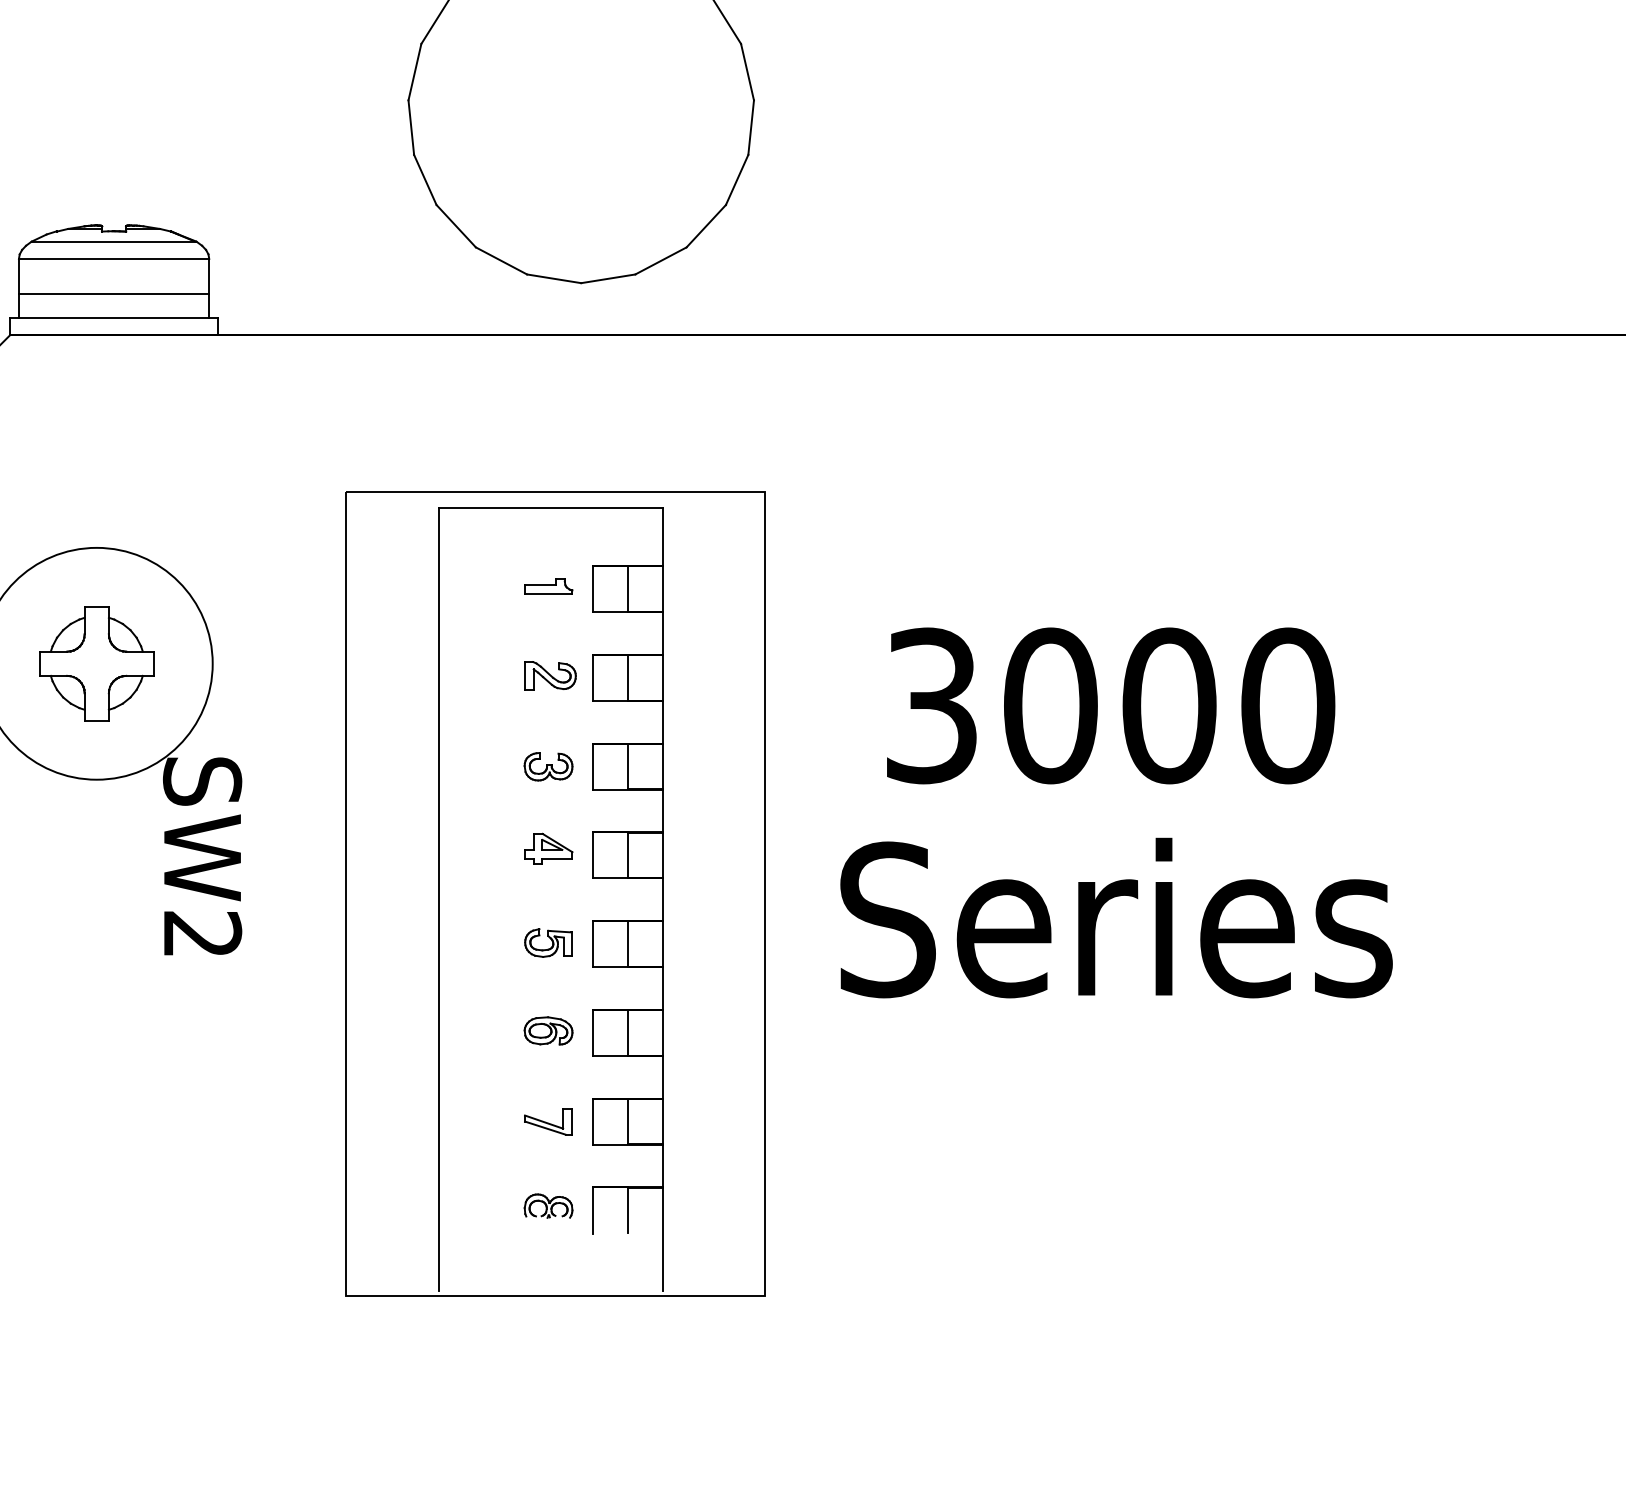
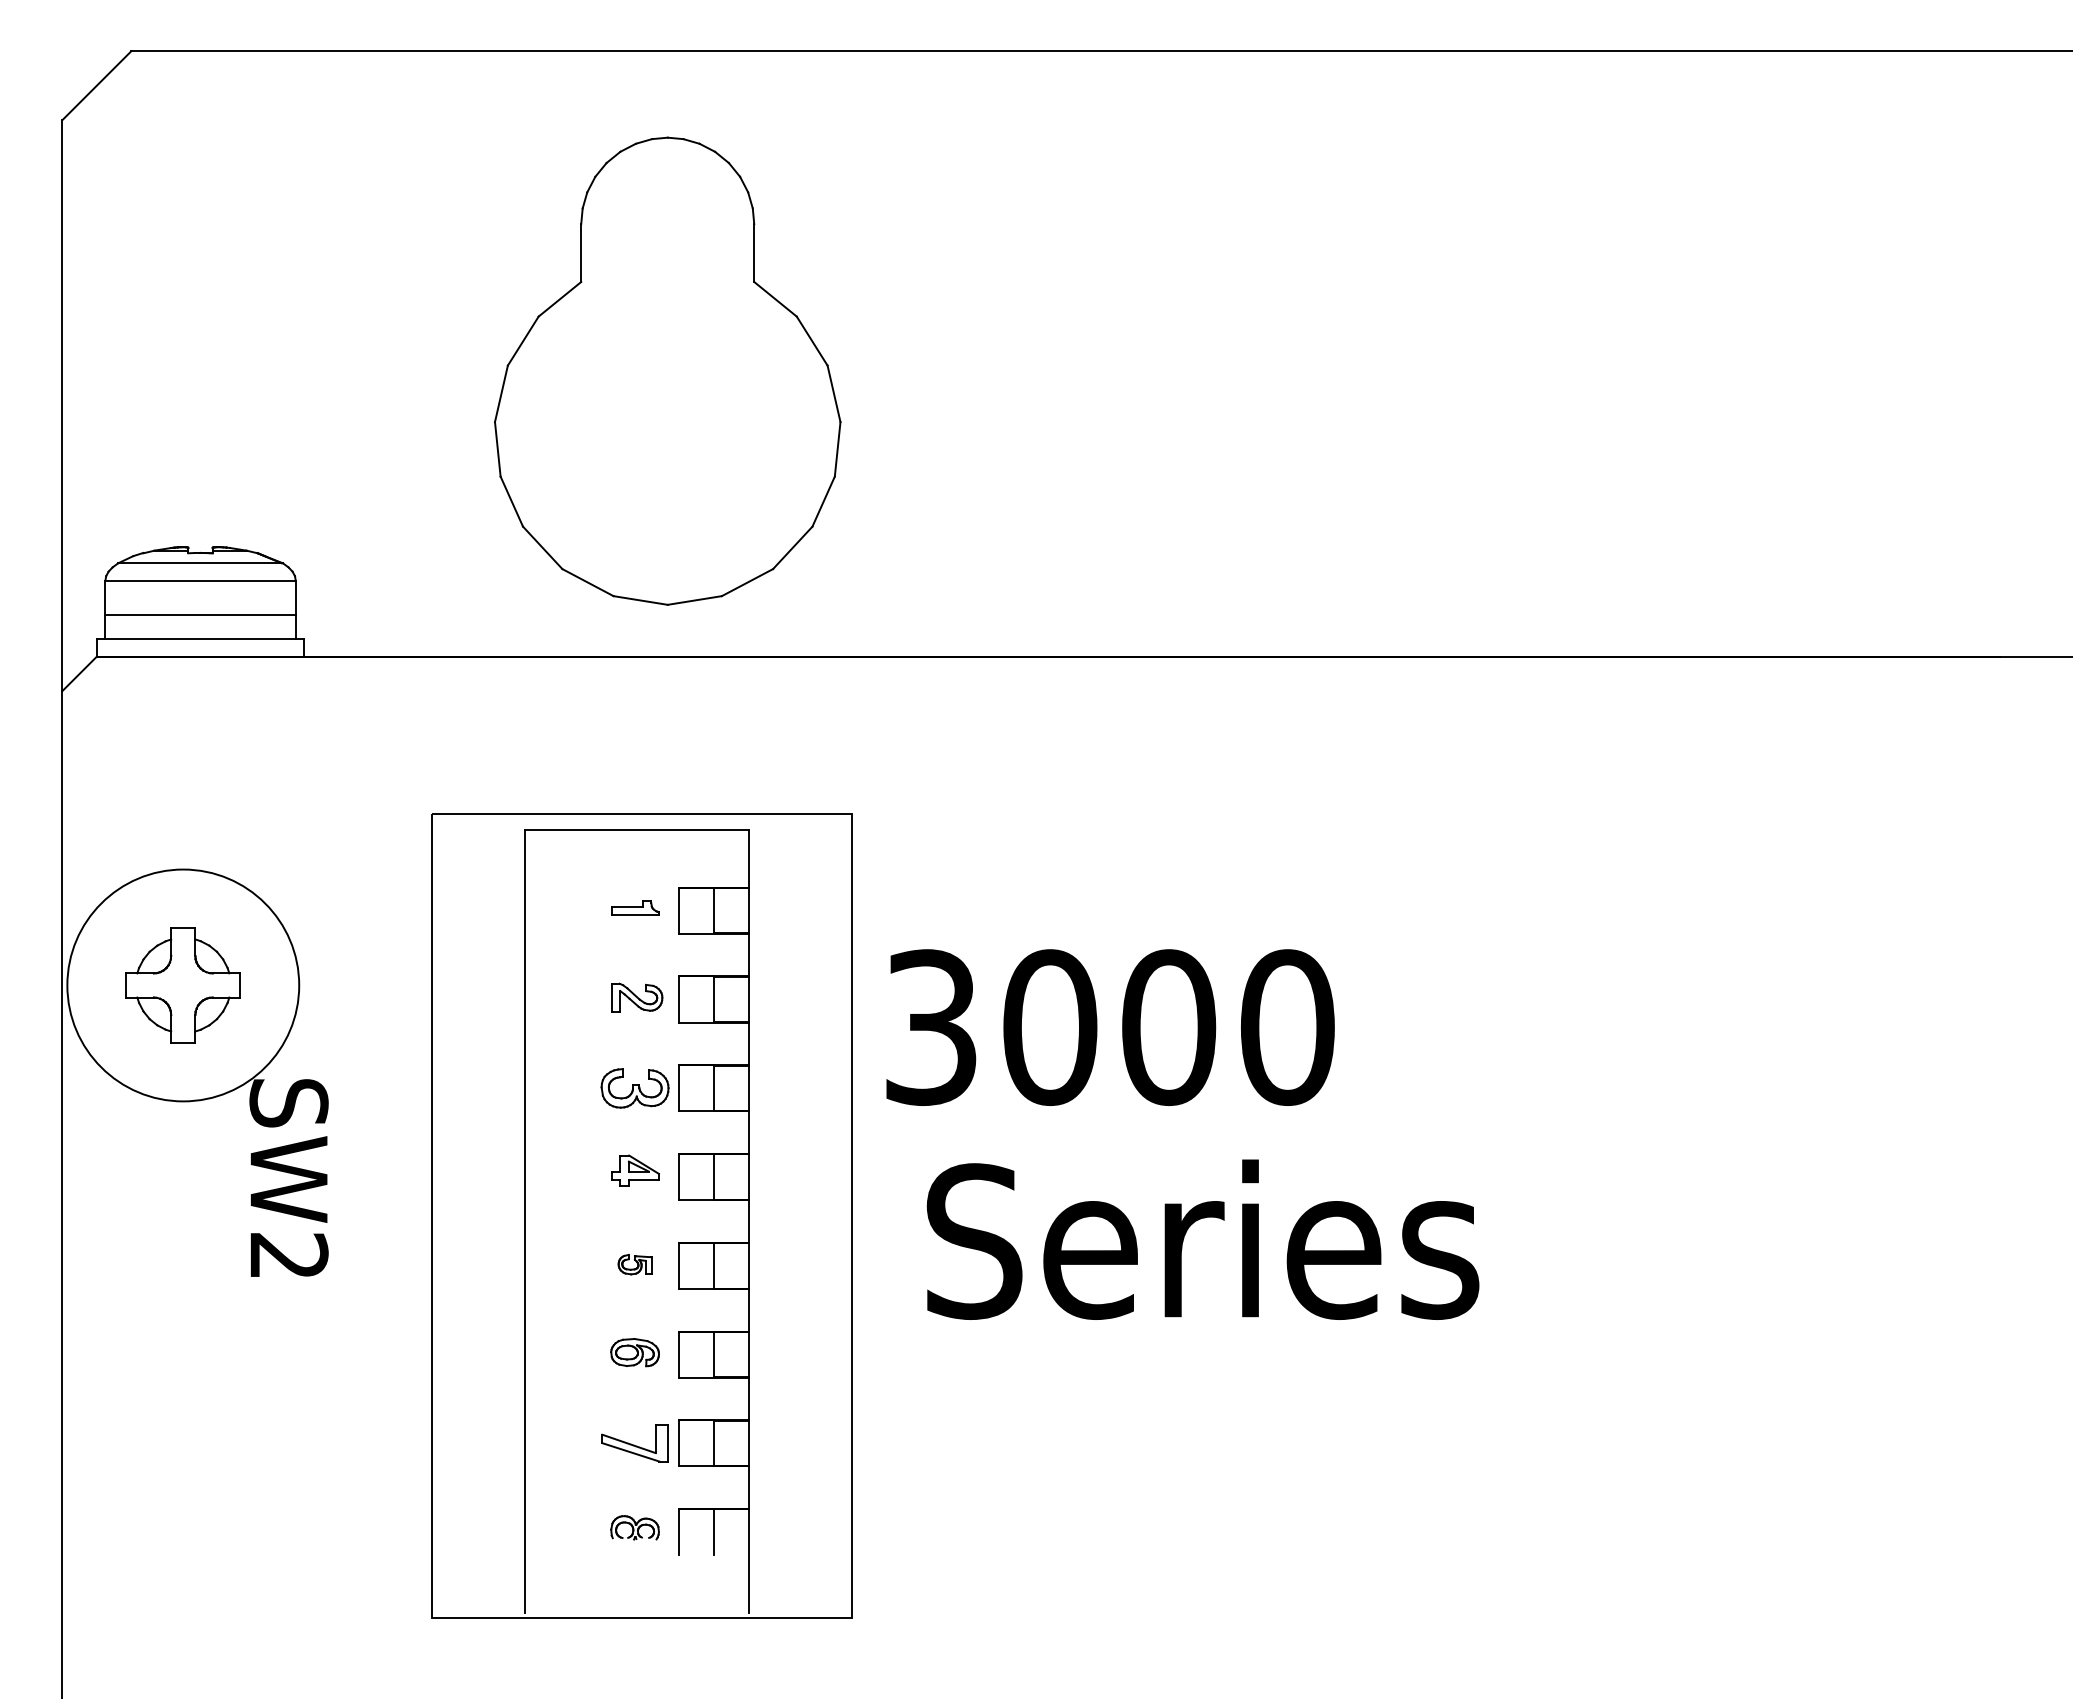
text: (1111, 705) -> (1110, 1027), moved
part: (548, 766) -> (634, 1088), size x1.4
part: (548, 942) -> (634, 1264), size x0.7
part: (548, 1121) -> (634, 1443), size x1.4

